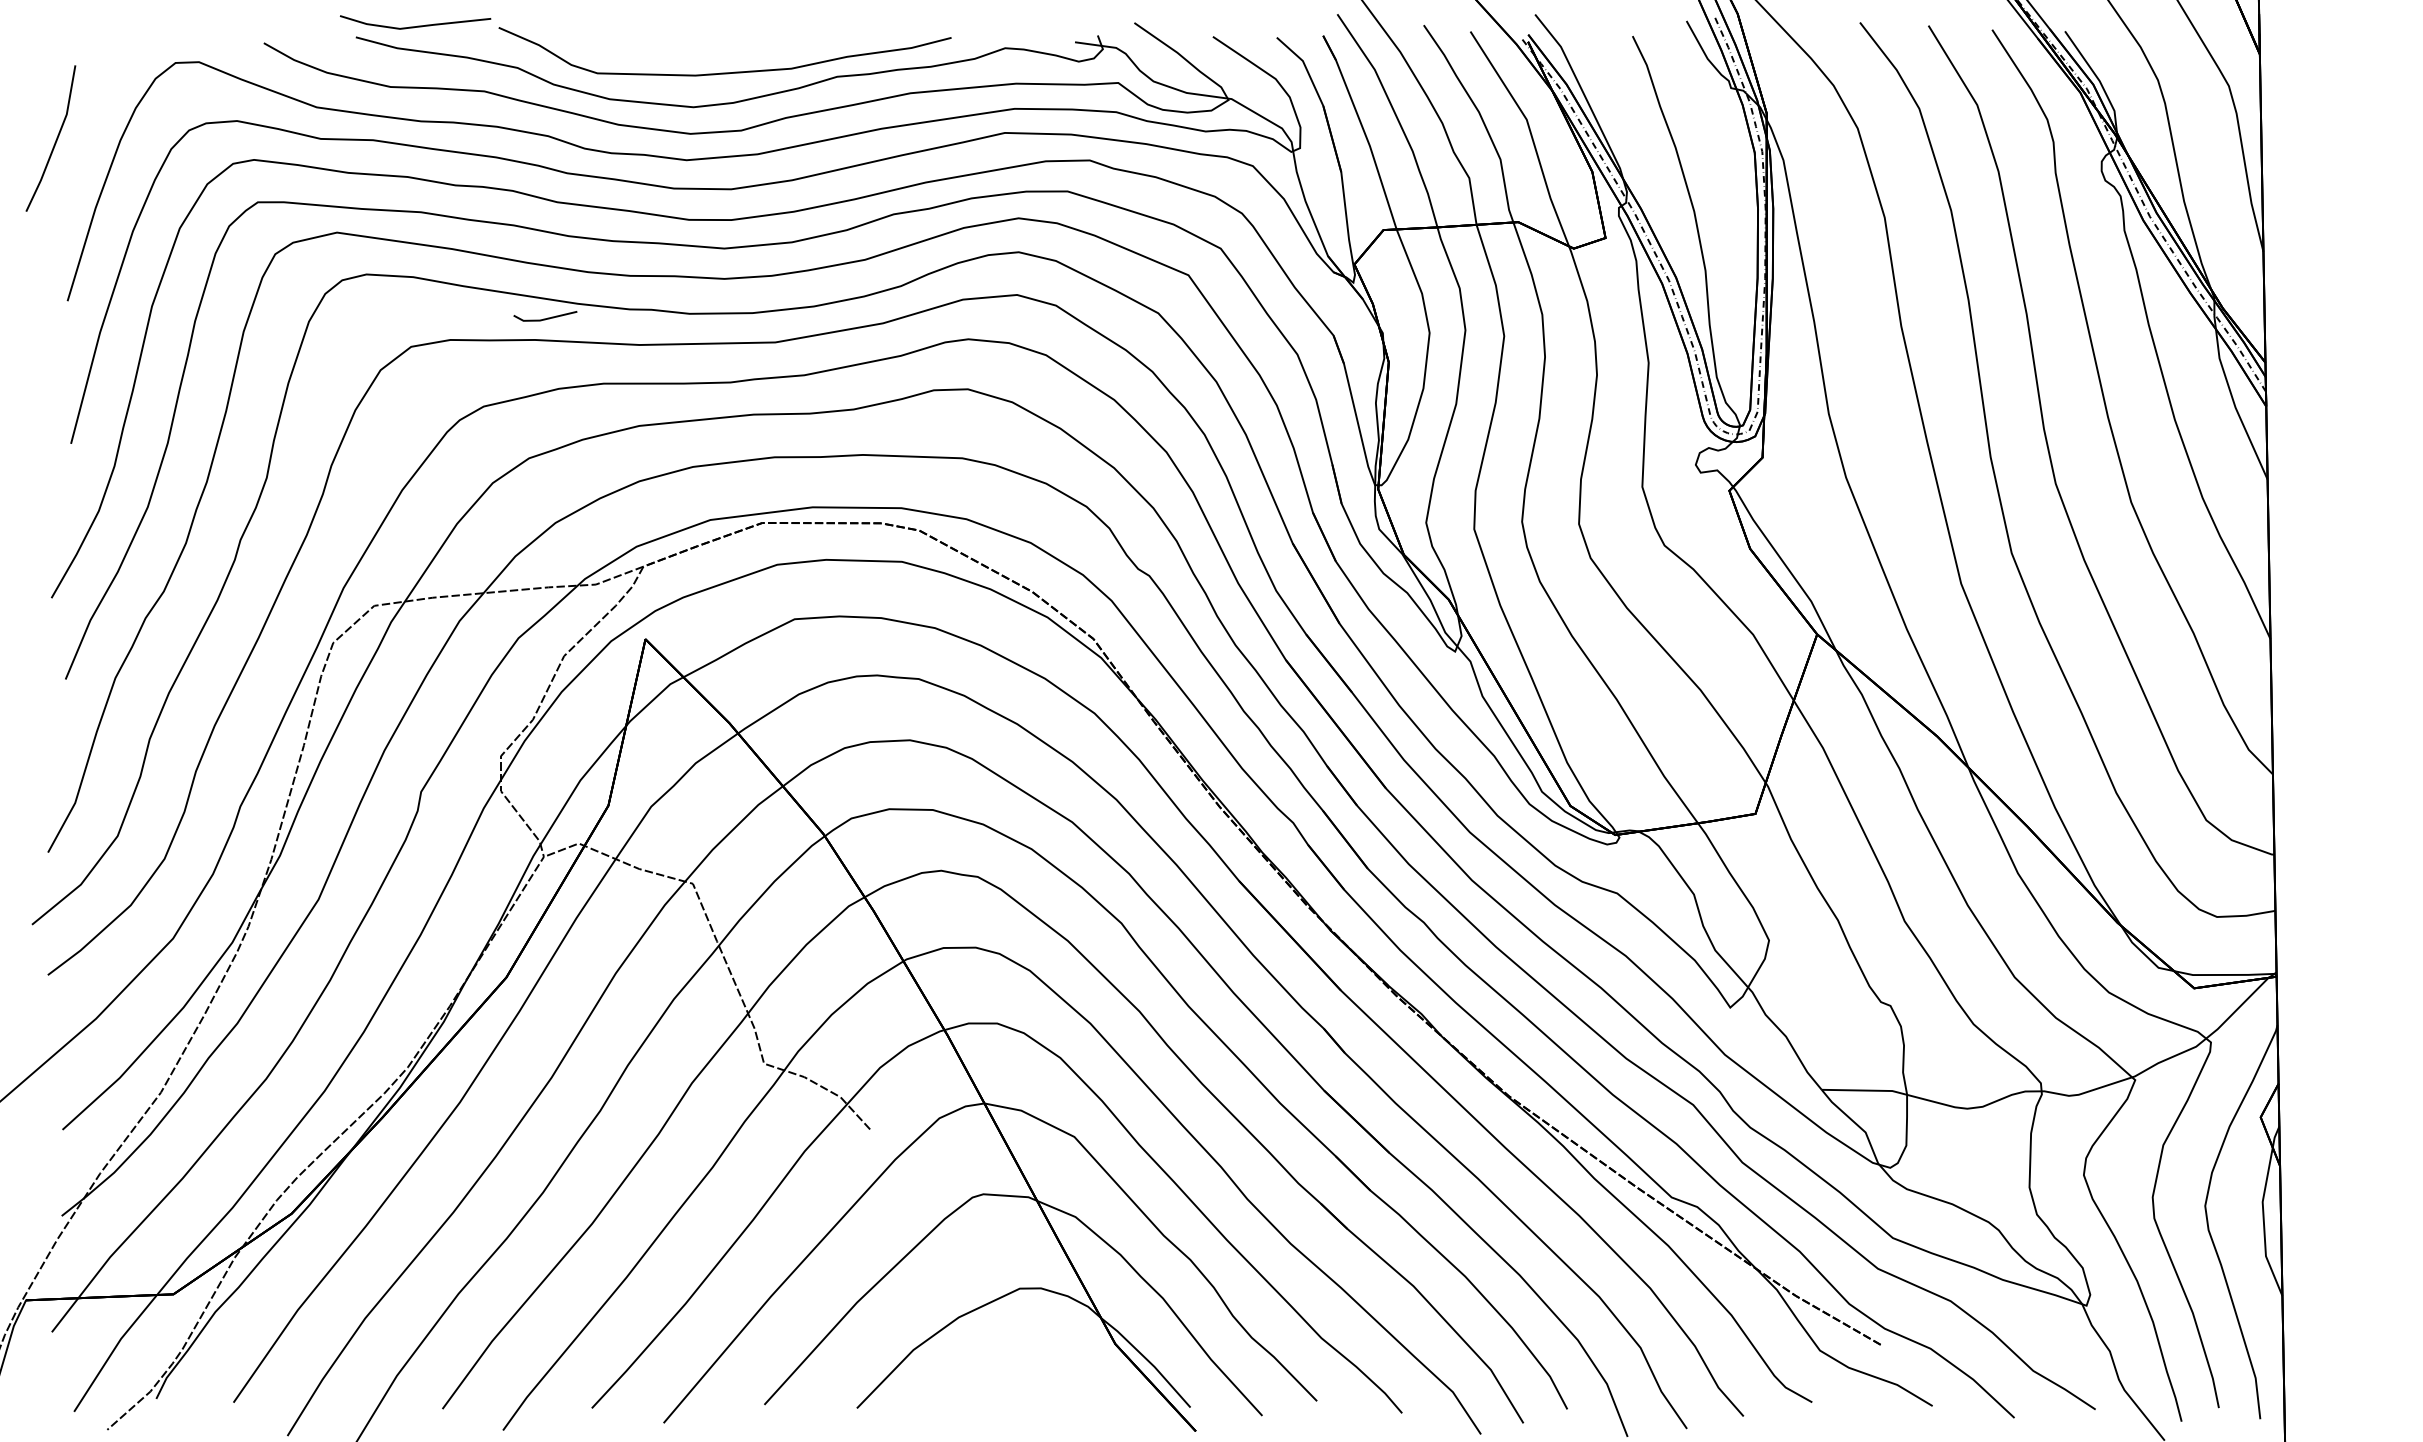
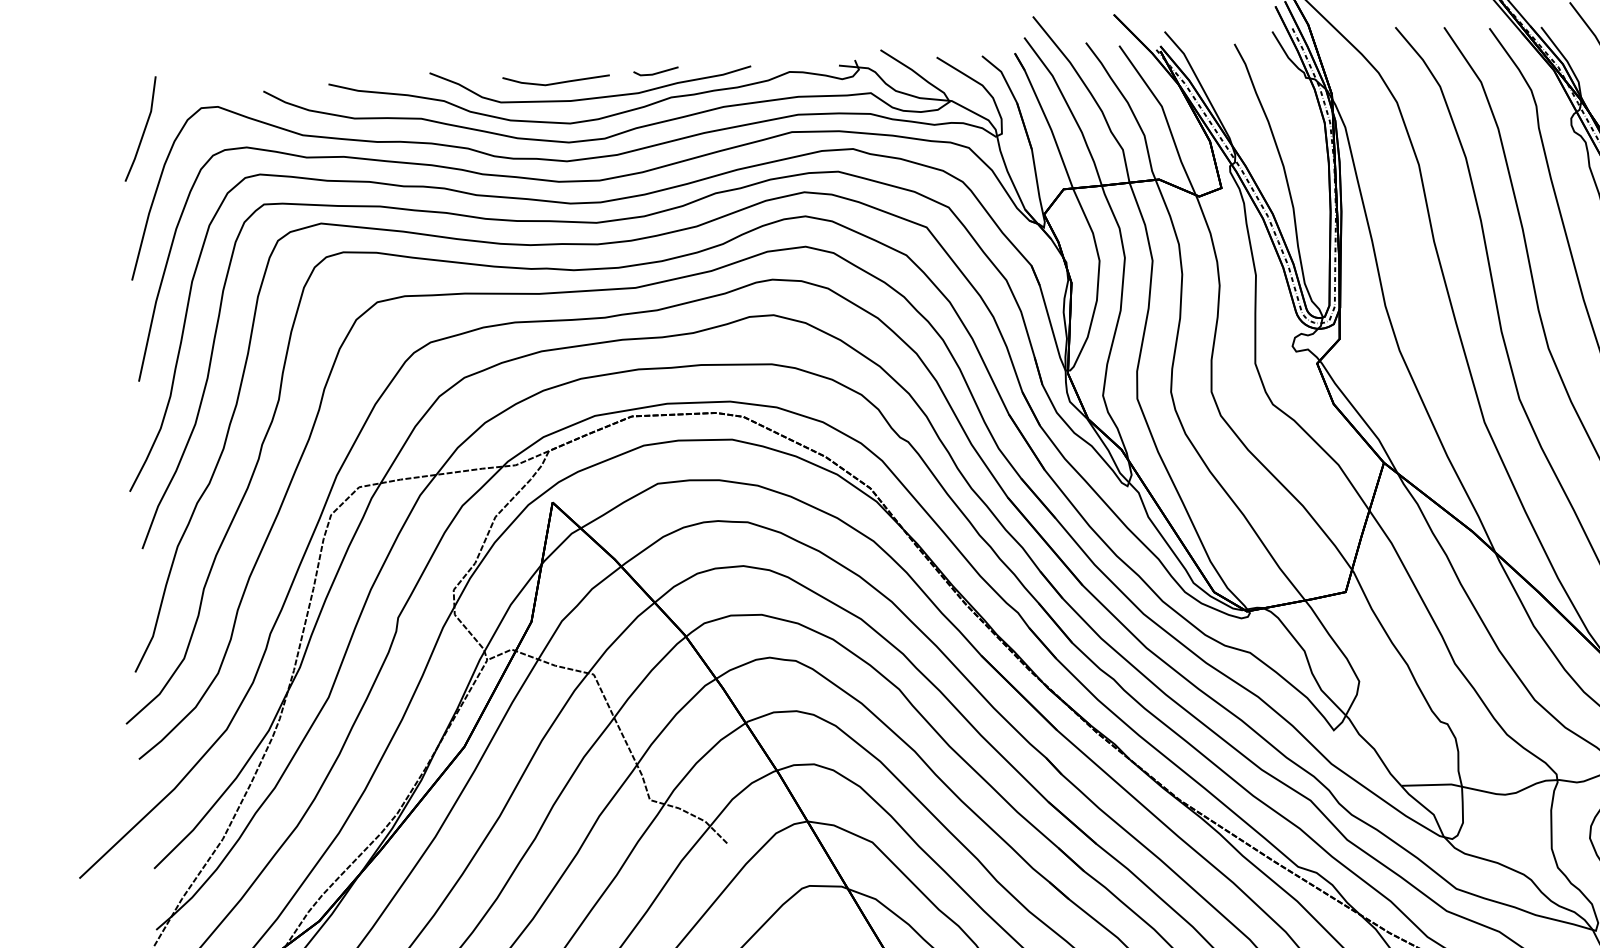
line: (417, 25) -> (557, 82), moved
line: (55, 140) -> (143, 130), moved
line: (545, 318) -> (656, 73), moved

